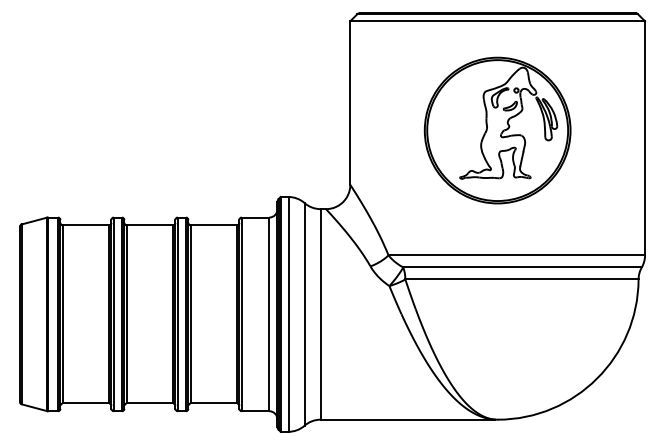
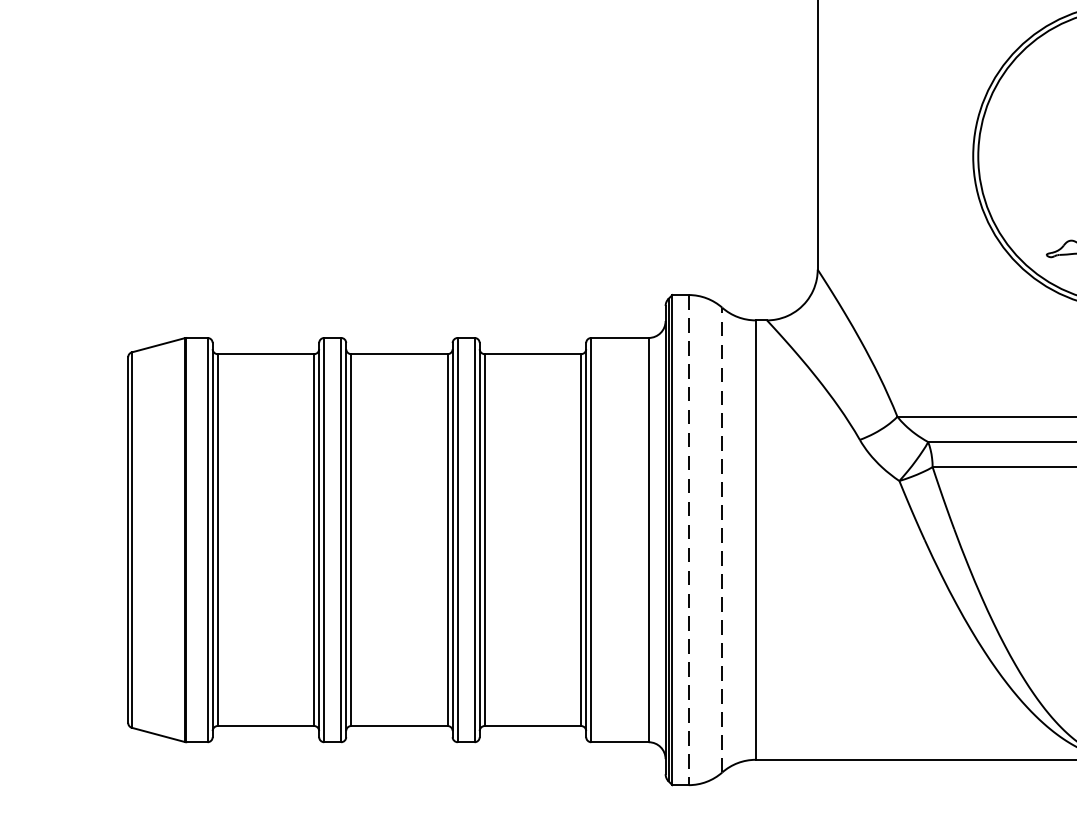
line: (304, 313) -> (722, 538), solid -> dashed
line: (288, 314) -> (688, 540), solid -> dashed

